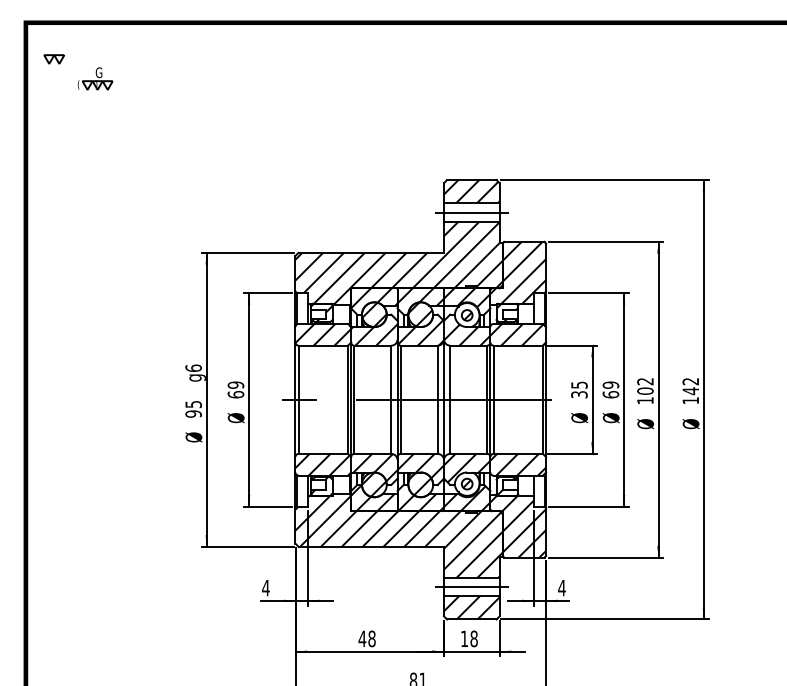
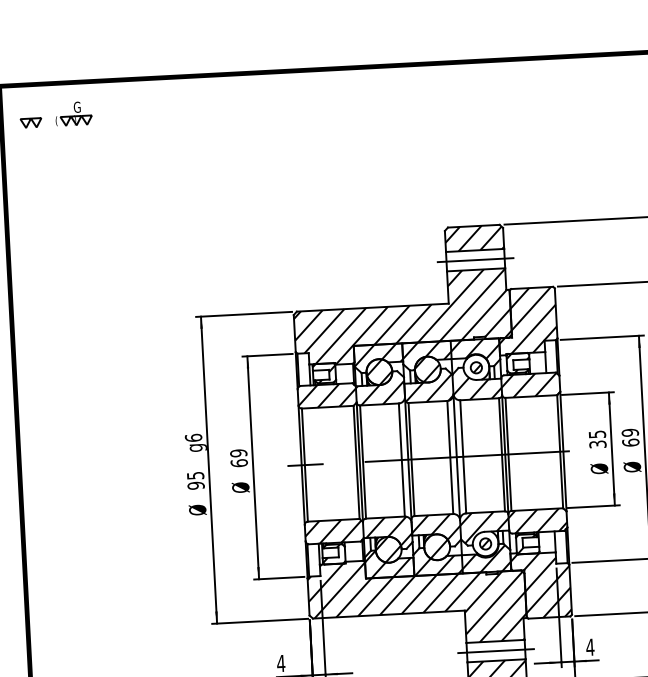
part: (95, 78) -> (73, 113), moved

